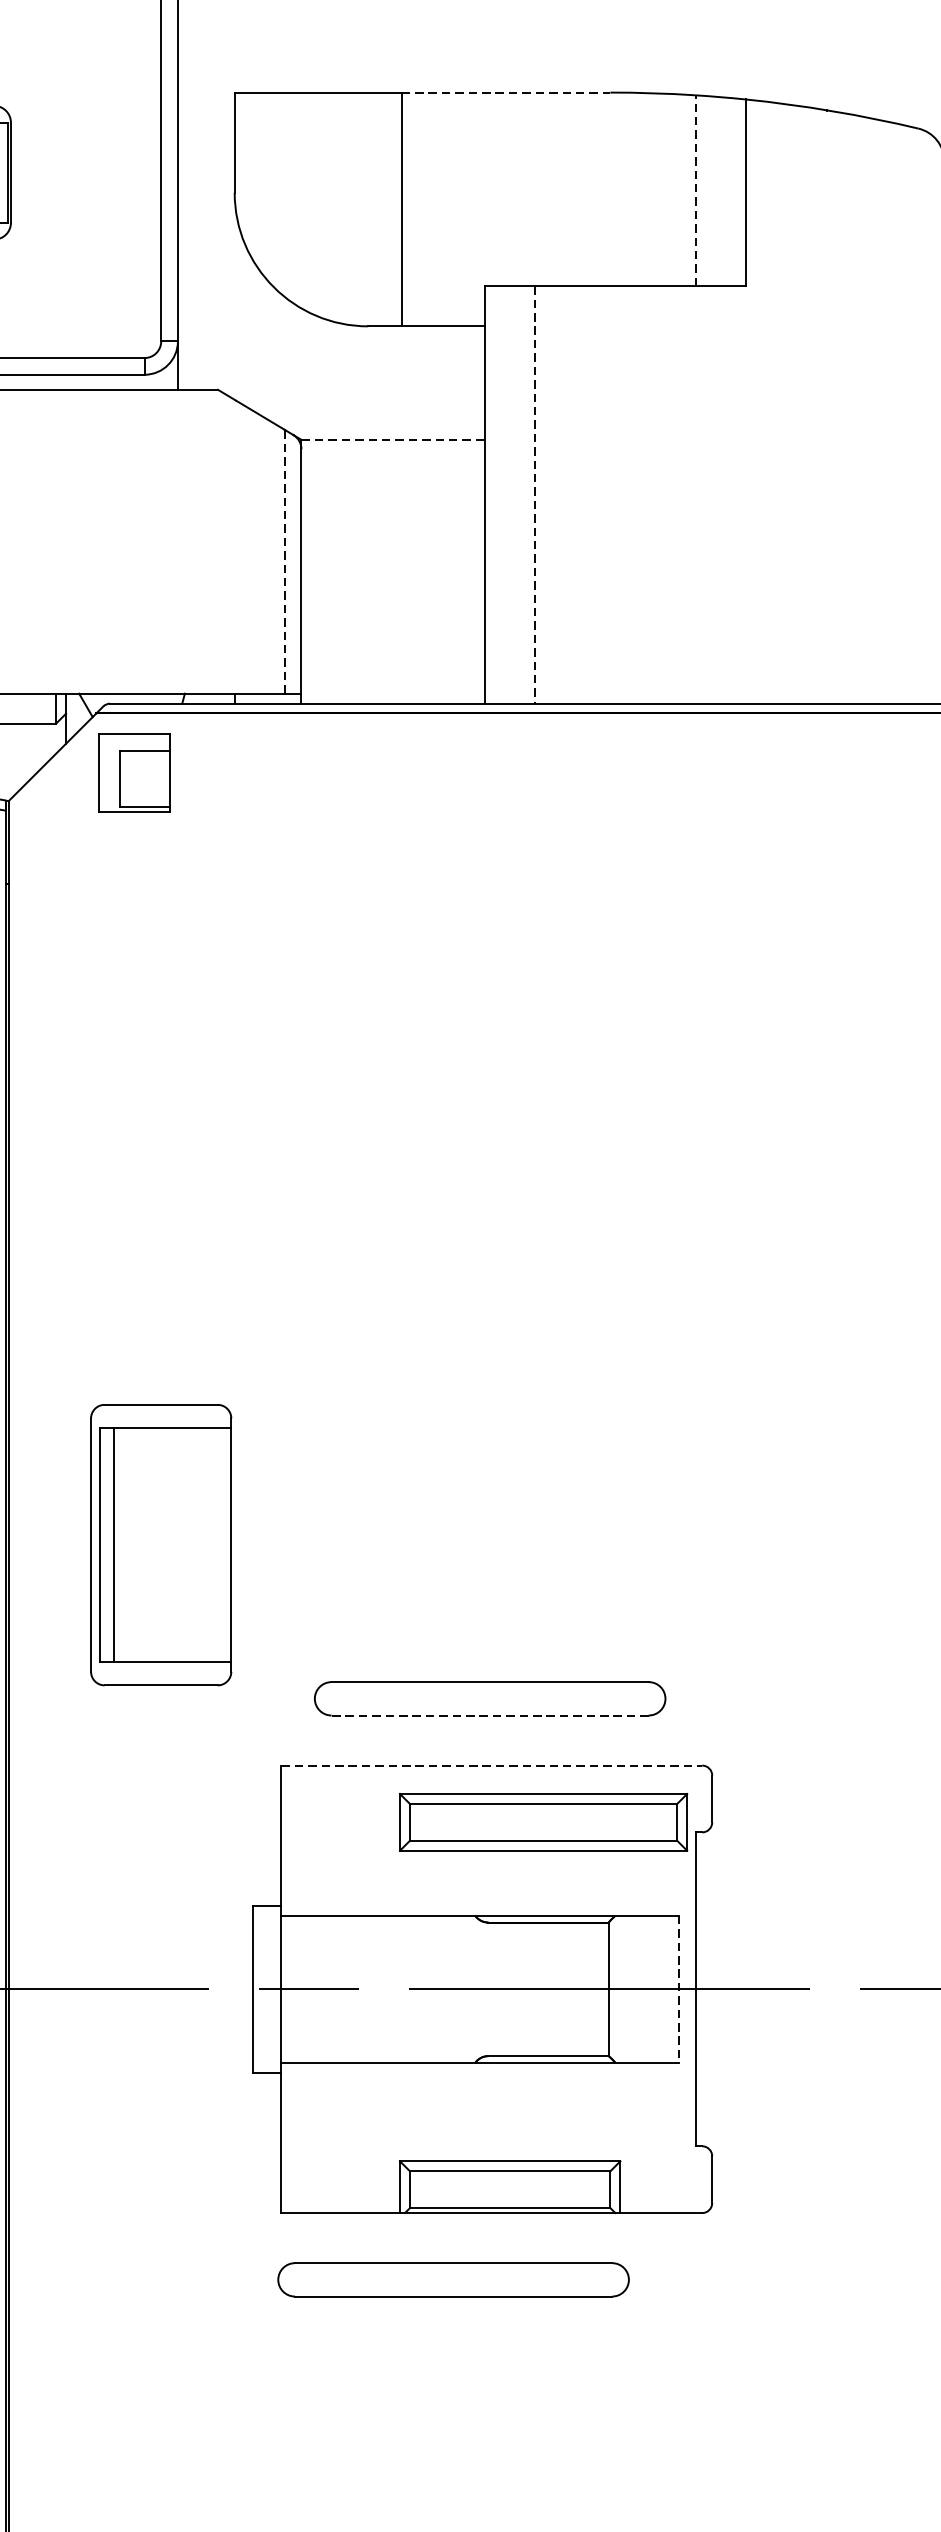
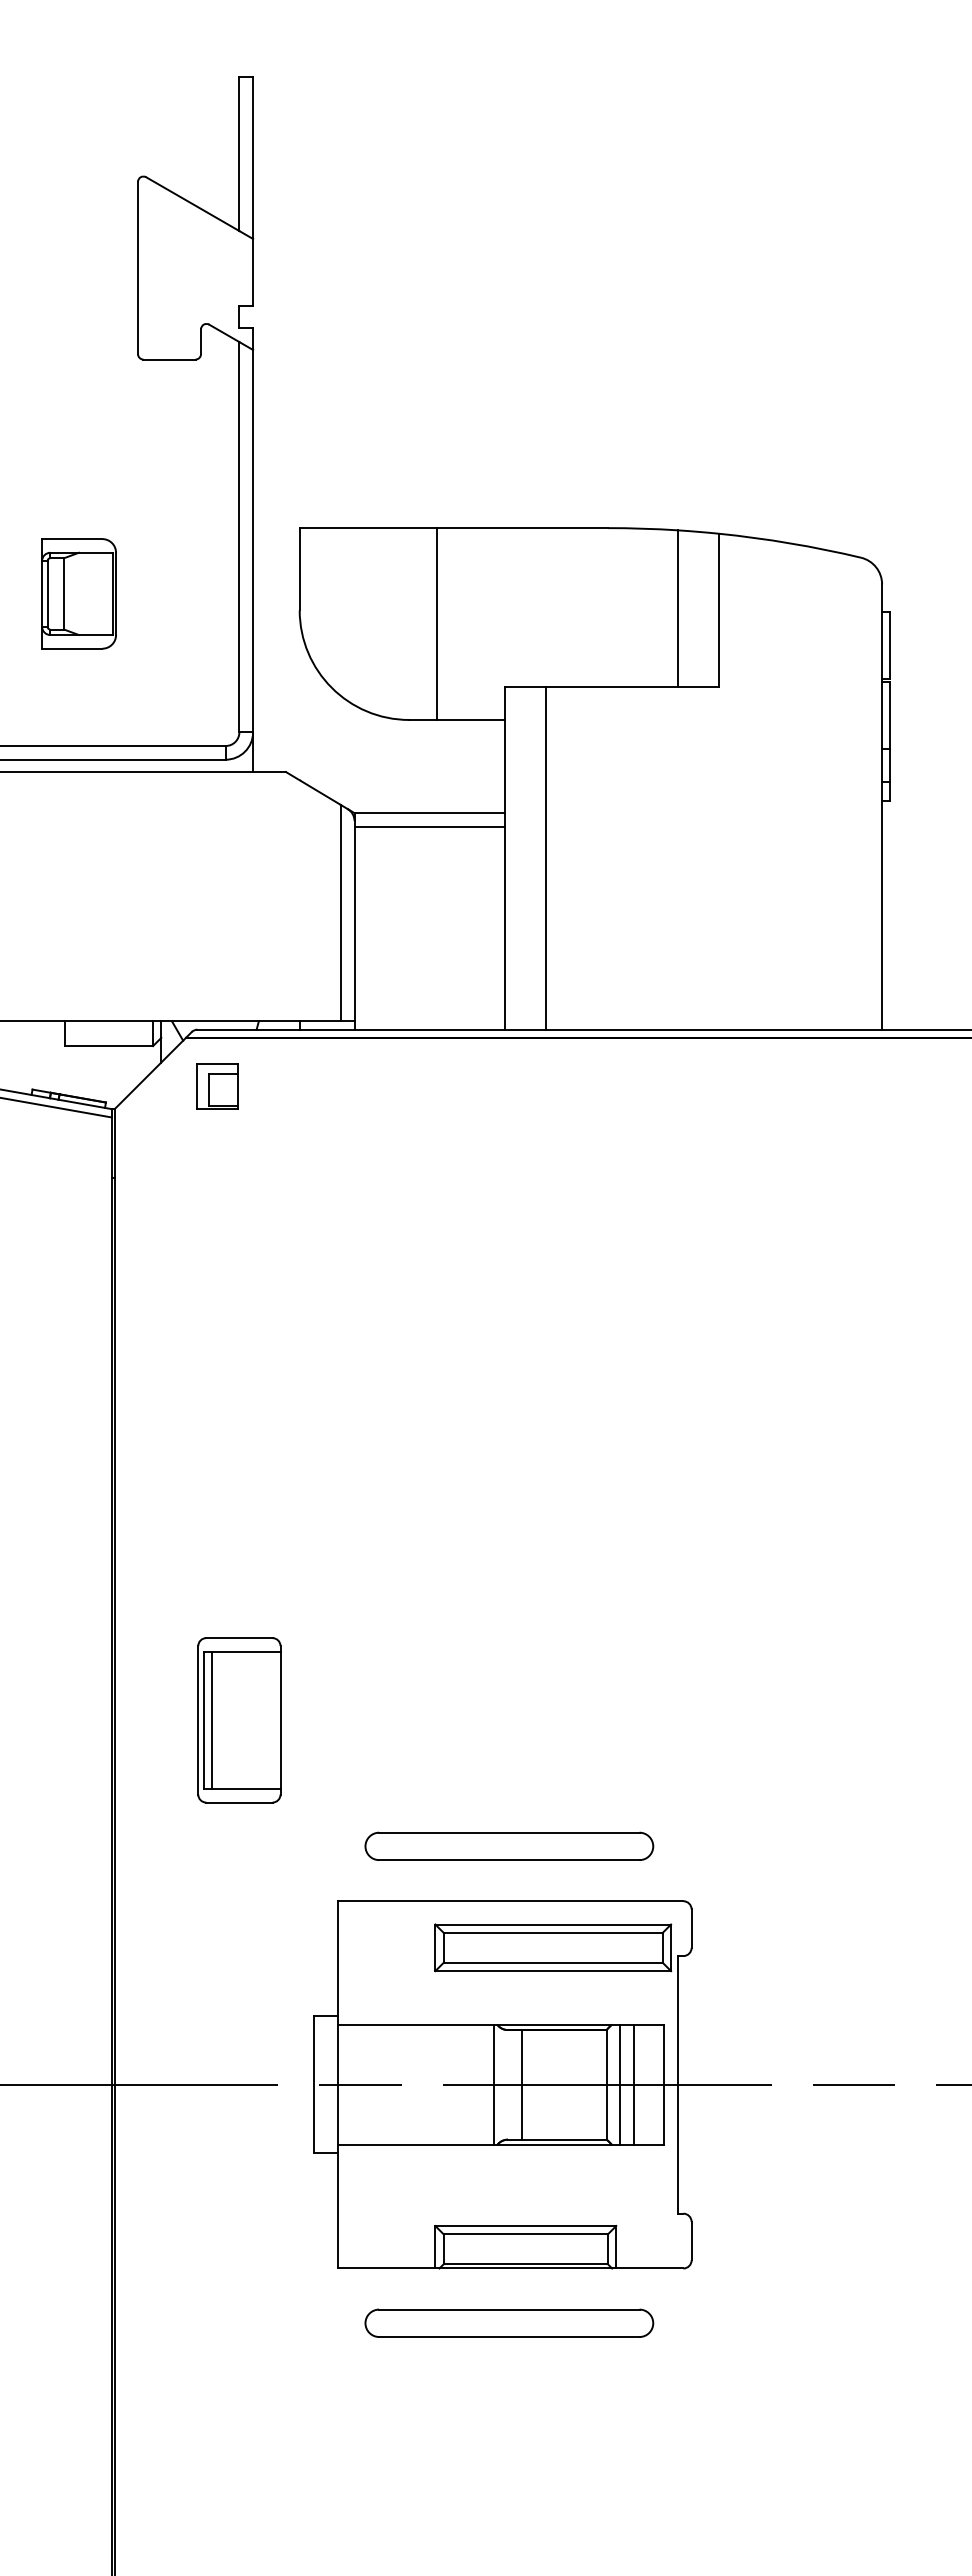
line: (506, 93) -> (522, 528), dashed -> solid
line: (695, 190) -> (677, 608), dashed -> solid
line: (394, 440) -> (430, 813), dashed -> solid
line: (392, 456) -> (429, 826), added
line: (535, 495) -> (546, 858), dashed -> solid
line: (284, 560) -> (340, 912), dashed -> solid
part: (134, 772) -> (217, 1086), size x0.71
part: (161, 1545) -> (239, 1720), size x0.71
line: (489, 1715) -> (508, 1860), dashed -> solid
line: (491, 1765) -> (510, 1901), dashed -> solid
line: (472, 1988) -> (494, 2084), added
line: (504, 1988) -> (521, 2084), added
line: (625, 1988) -> (620, 2084), added
line: (642, 1988) -> (634, 2084), added
line: (679, 1990) -> (664, 2085), dashed -> solid
part: (453, 2278) -> (509, 2322), moved

